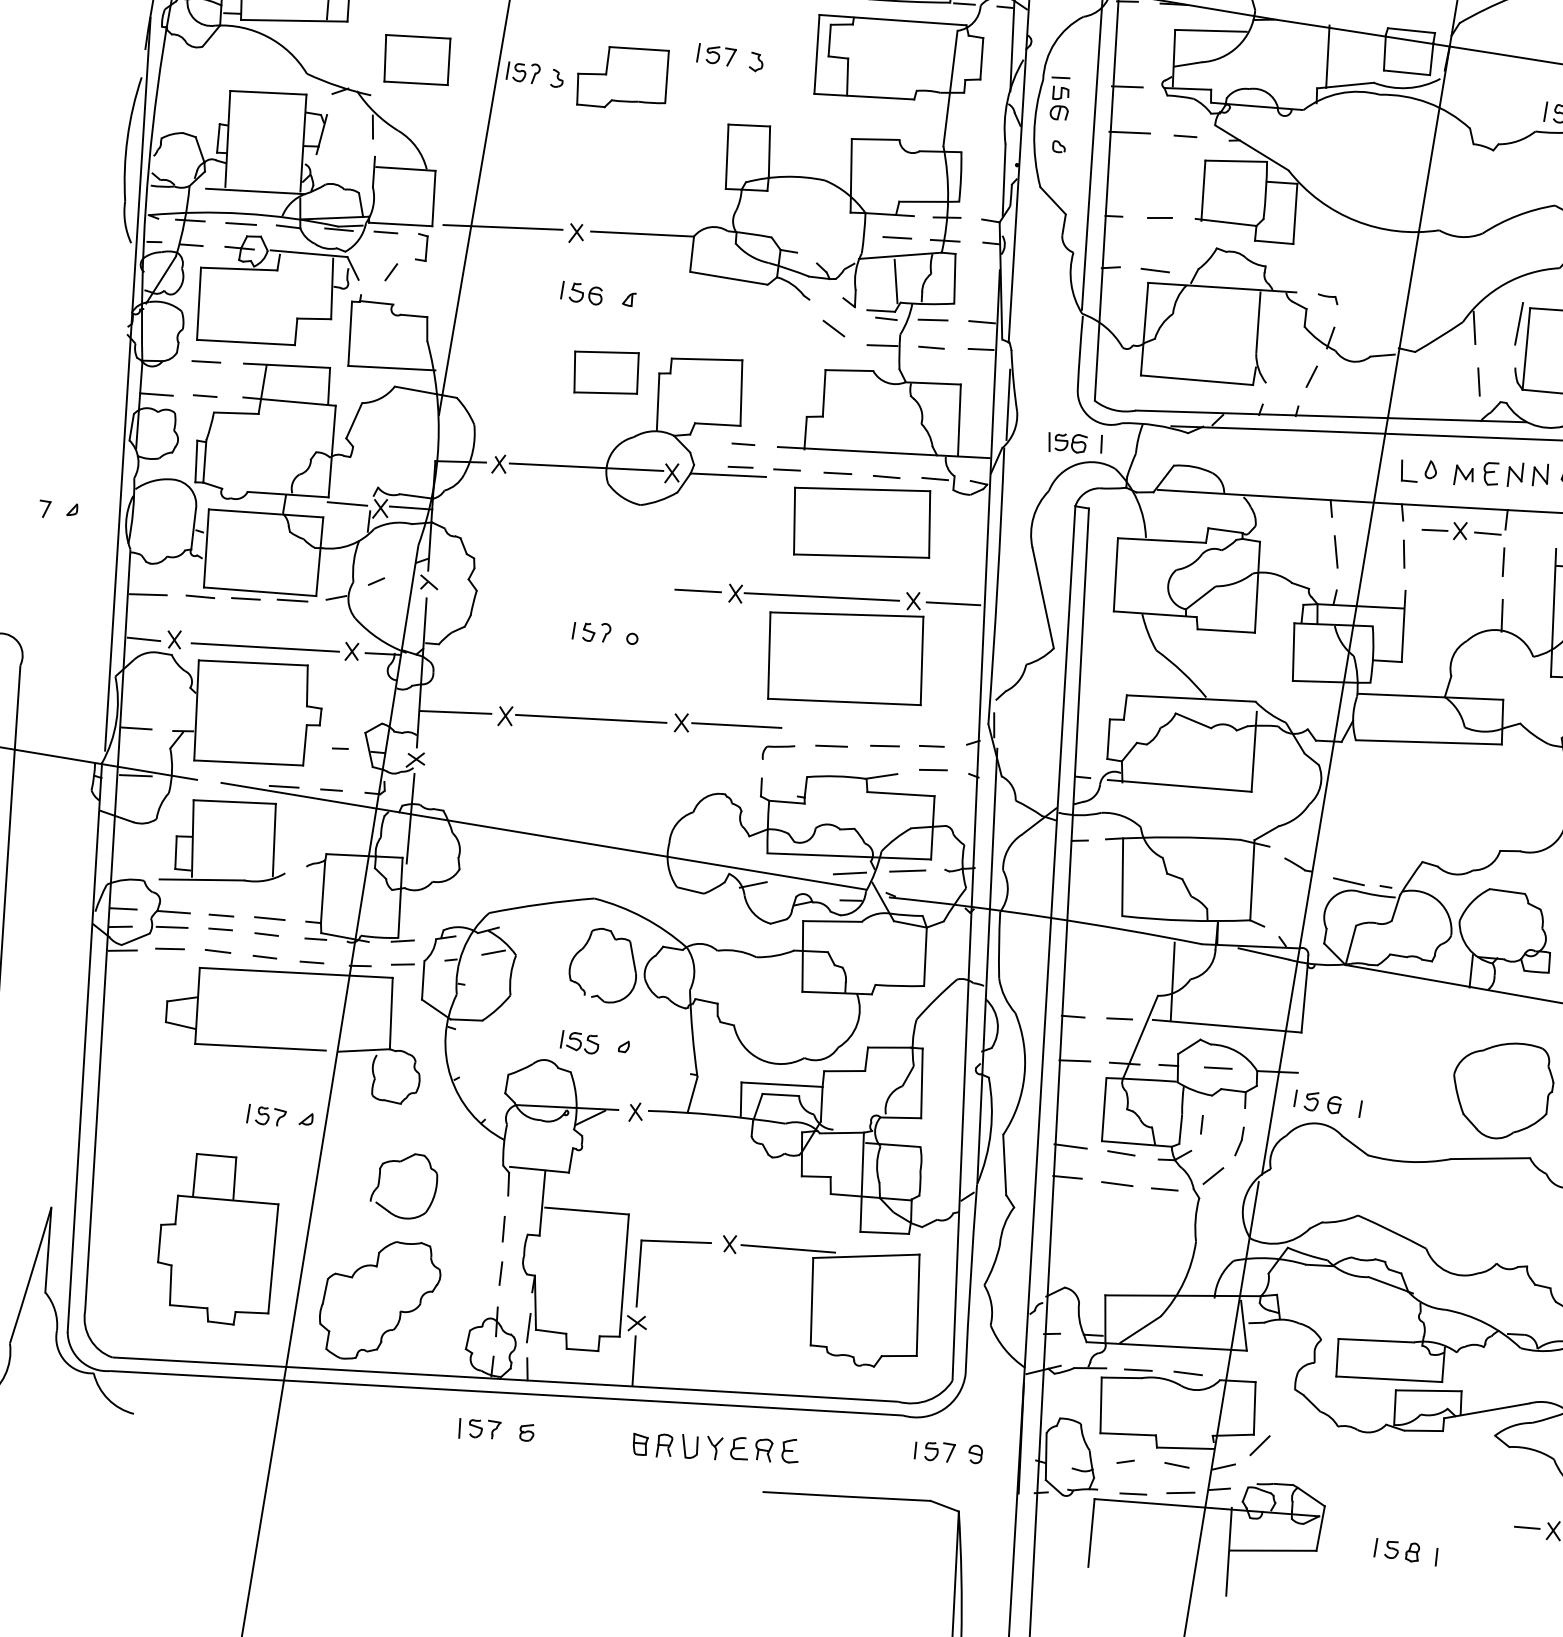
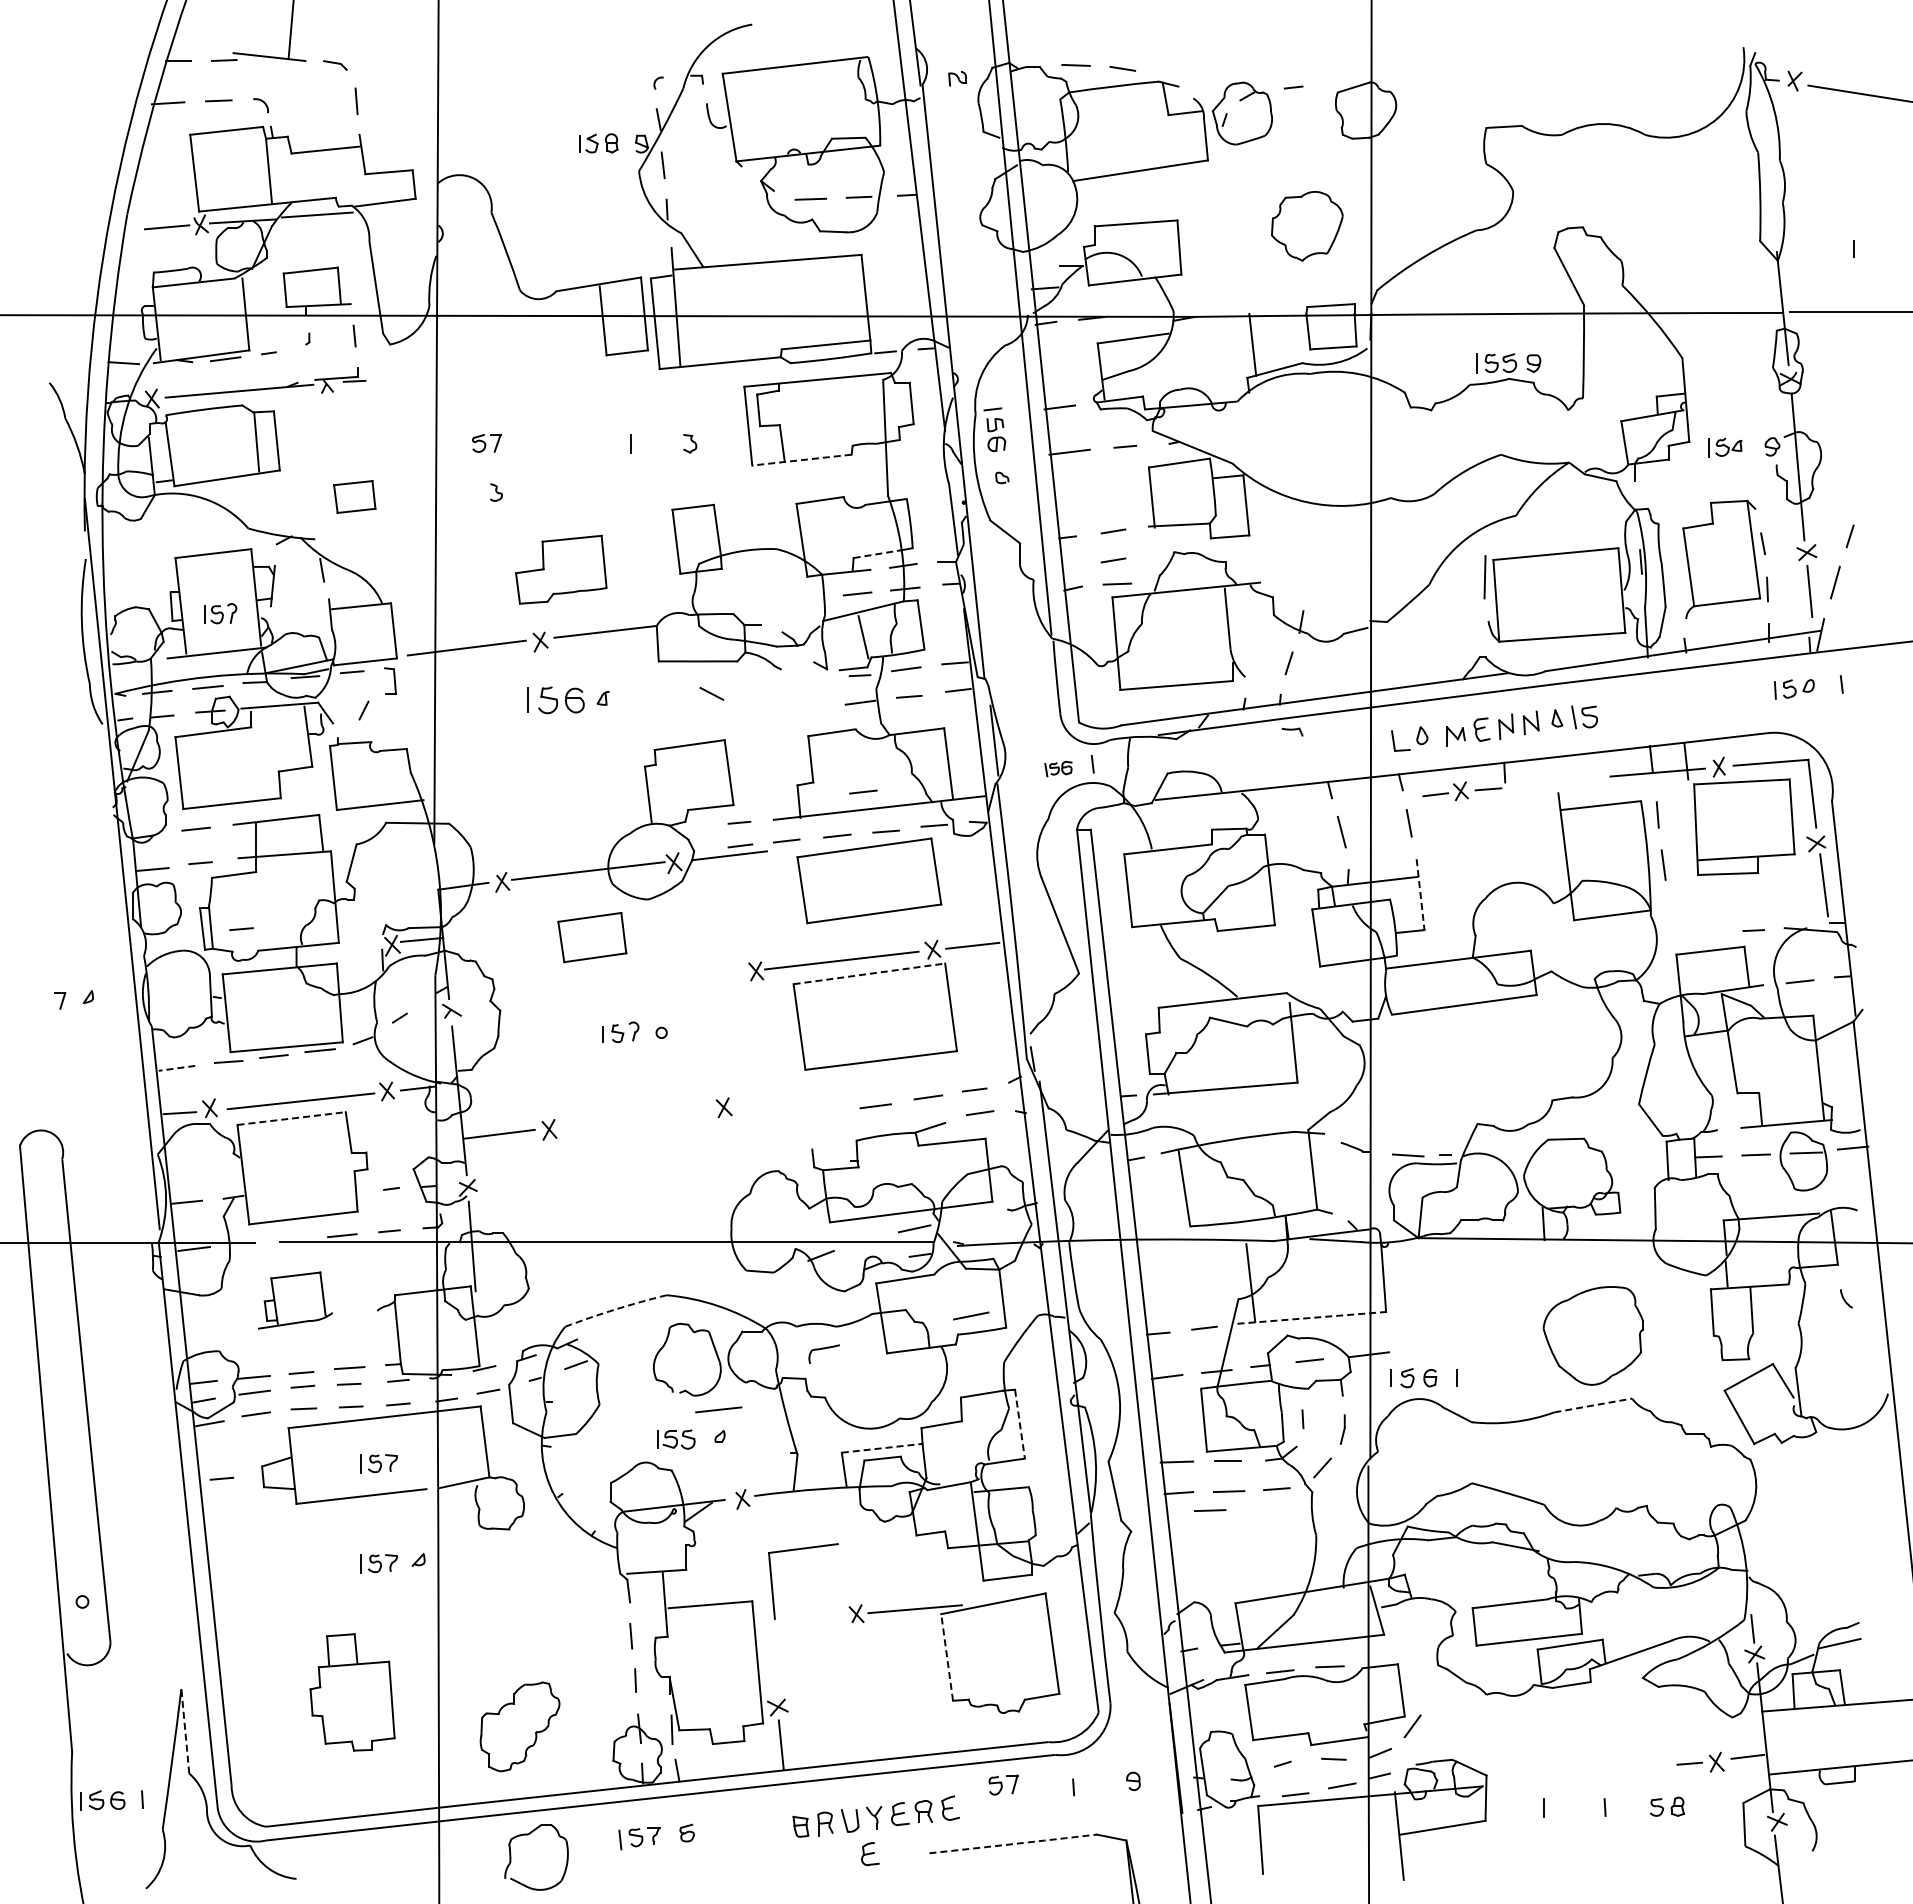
part: (720, 56) -> (486, 443), moved
part: (416, 59) -> (354, 496), size x0.6
part: (523, 72) -> (220, 613), moved
part: (623, 77) -> (561, 569), moved
line: (863, 97) -> (801, 460), solid -> dashed
line: (924, 202) -> (878, 554), solid -> dashed
line: (1155, 246) -> (1113, 560), added
part: (581, 293) -> (555, 700), size x1.4
part: (1328, 298) -> (1292, 731), moved
line: (1474, 327) -> (1441, 588), removed
line: (833, 328) -> (711, 693), moved
part: (606, 372) -> (592, 937), moved
line: (1478, 381) -> (1454, 640), removed
line: (870, 433) -> (863, 791), added
part: (1067, 442) -> (1058, 768), size x0.7
line: (234, 467) -> (241, 928), added
line: (347, 503) -> (358, 945), removed
line: (1503, 561) -> (1508, 814), removed
line: (697, 590) -> (718, 1409), moved
line: (147, 594) -> (176, 1068), solid -> dashed
line: (847, 614) -> (869, 973), solid -> dashed
line: (1502, 615) -> (1516, 867), removed
line: (1403, 626) -> (1420, 894), solid -> dashed
line: (253, 662) -> (291, 1118), solid -> dashed
line: (590, 718) -> (633, 1118), removed
line: (736, 725) -> (778, 1101), removed
part: (777, 751) -> (823, 1353), moved
part: (227, 843) -> (295, 1300), size x0.6
line: (908, 870) -> (971, 1315), moved
arc: (541, 904) -> (615, 1309), solid -> dashed
line: (125, 1006) -> (221, 1478), added
part: (282, 1017) -> (378, 1463), added
line: (1226, 1025) -> (1311, 1317), solid -> dashed
line: (921, 1083) -> (1019, 1424), solid -> dashed
line: (782, 1084) -> (882, 1448), solid -> dashed
line: (1490, 1158) -> (1593, 1405), solid -> dashed
part: (400, 1162) -> (528, 1835), moved
line: (1095, 1199) -> (1210, 1510), added
part: (219, 1239) -> (352, 1692), size x0.7
line: (48, 1250) -> (185, 1731), solid -> dashed
part: (640, 1276) -> (773, 1588), moved
part: (378, 1299) -> (519, 1726), size x0.7
line: (812, 1301) -> (947, 1657), solid -> dashed
part: (939, 1451) -> (1003, 1784), moved
part: (704, 1482) -> (870, 1853), added
arc: (846, 1497) -> (1013, 1844), solid -> dashed
part: (1402, 1550) -> (1667, 1806), moved

